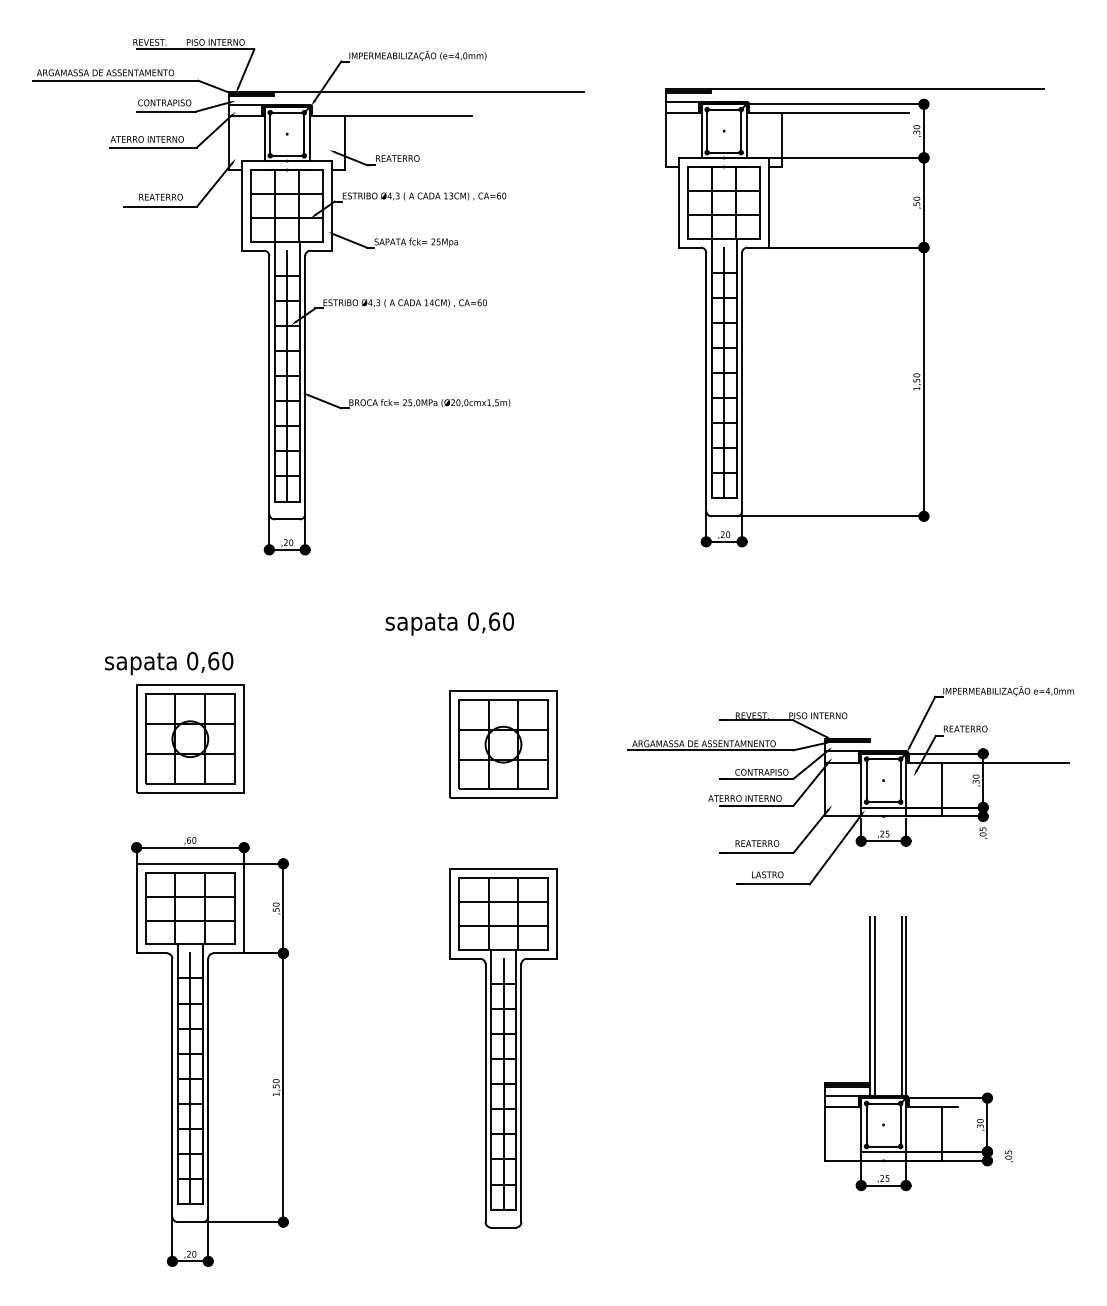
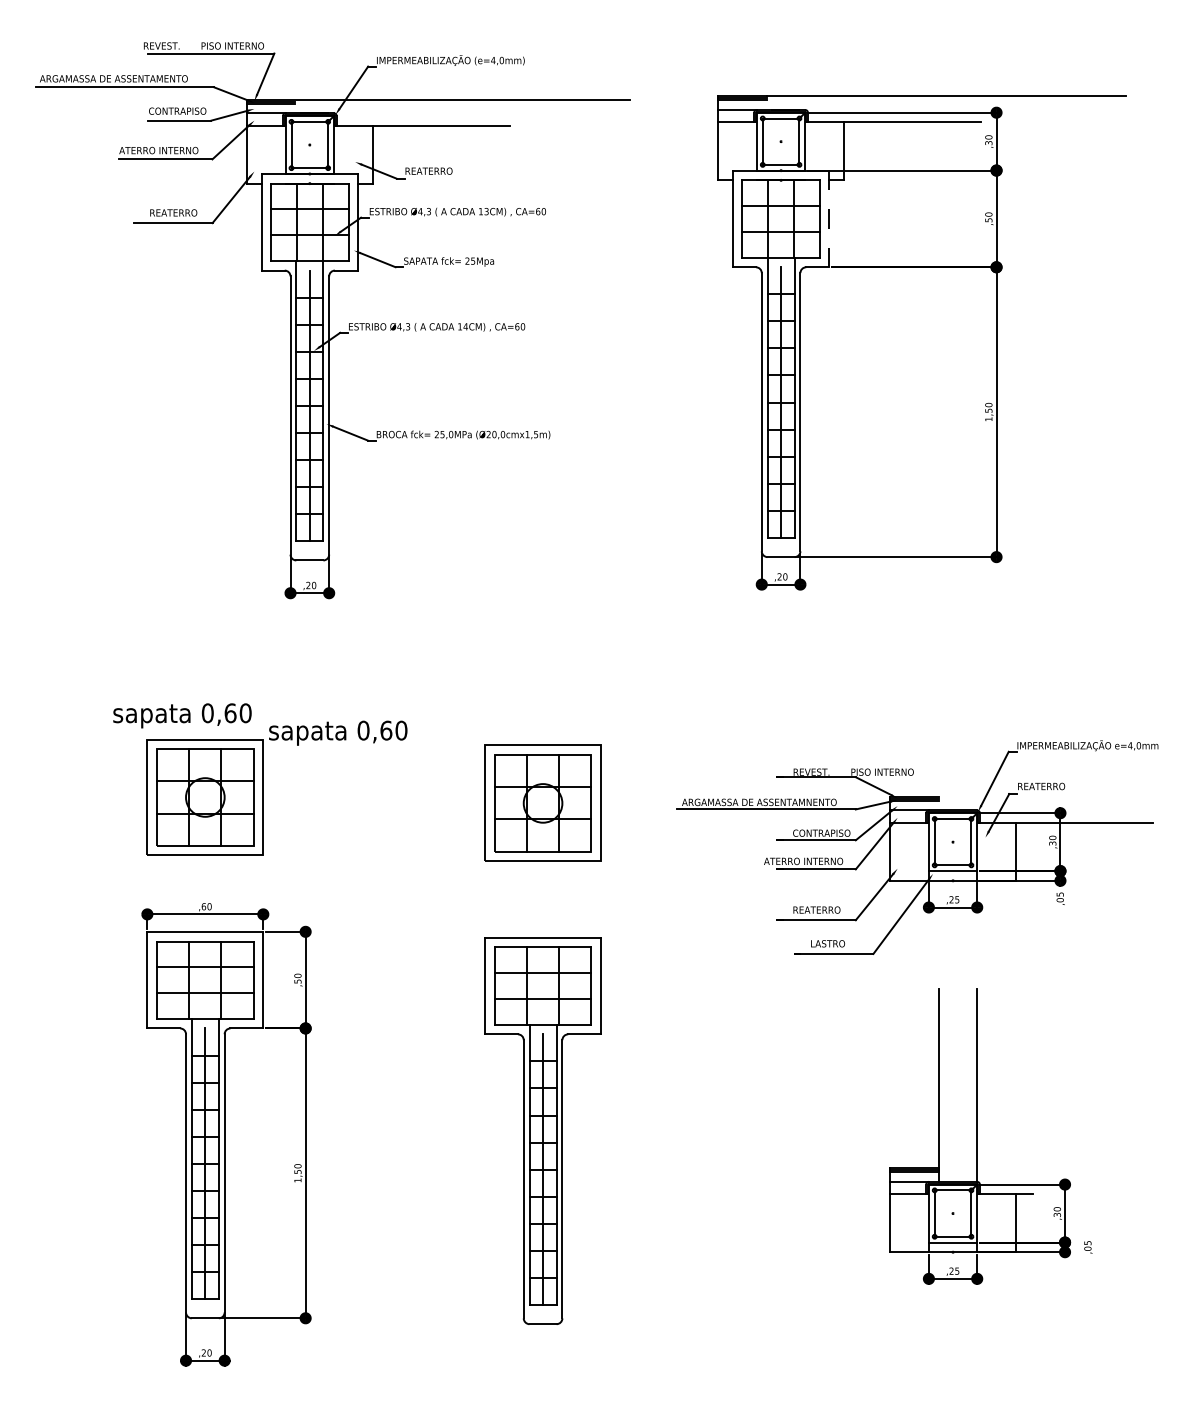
line: (769, 203) -> (829, 219), solid -> dashed
text: (450, 623) -> (338, 732), moved
line: (874, 1006) -> (943, 1085), removed
line: (901, 1006) -> (972, 1085), removed

